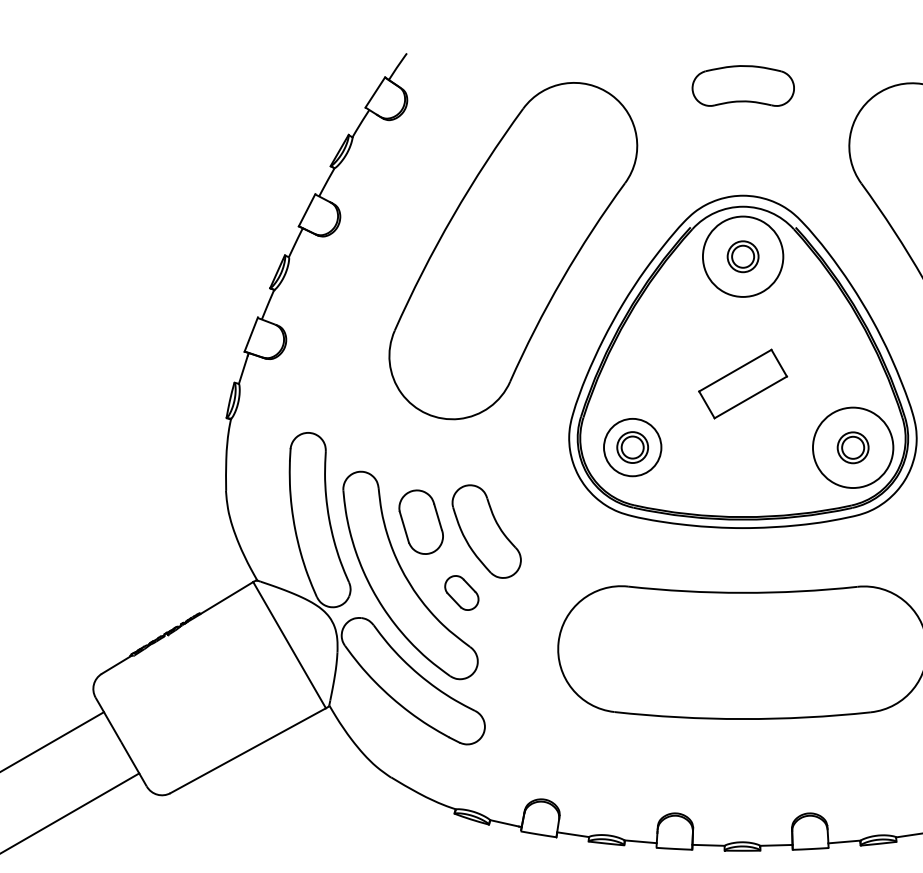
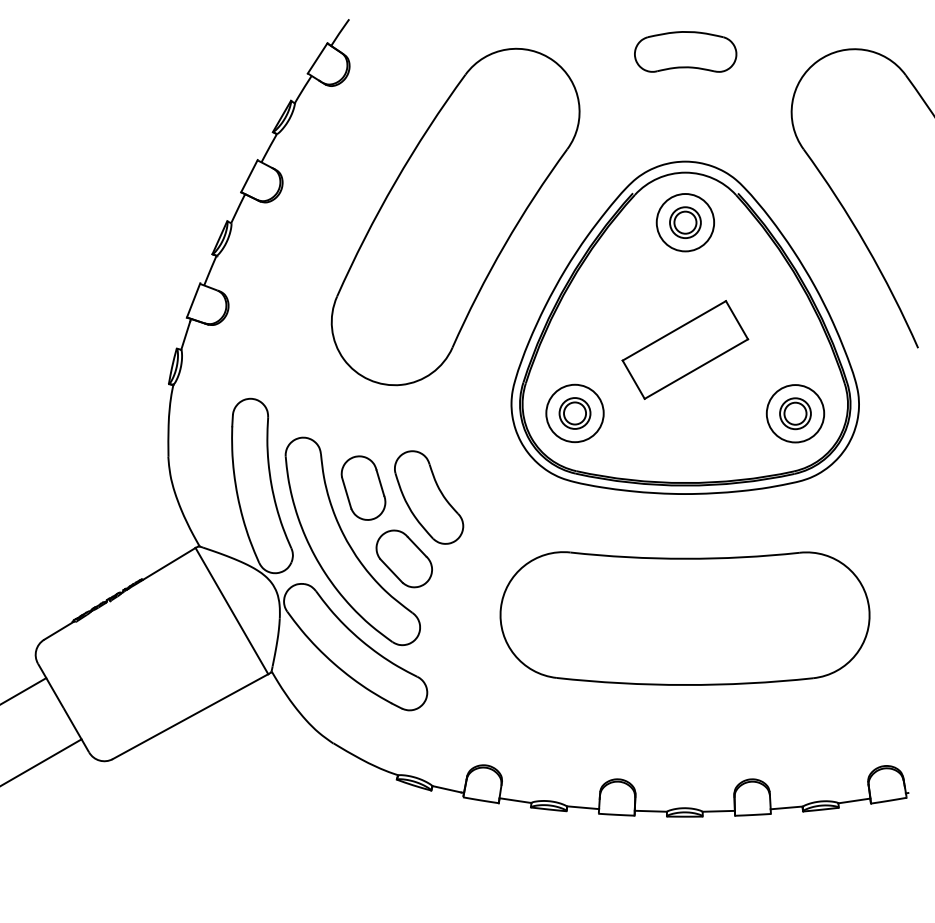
circle: (743, 256) -> (685, 222), size x0.71
part: (743, 383) -> (685, 349), size x1.43
circle: (853, 447) -> (795, 413), size x0.71
part: (461, 592) -> (403, 558), size x1.67

